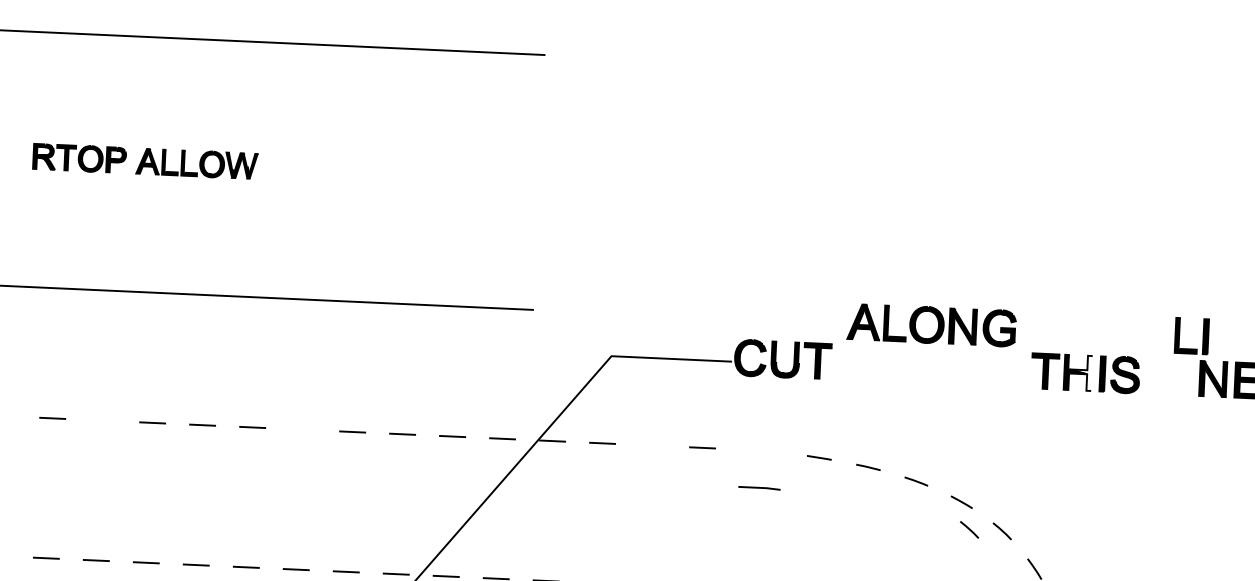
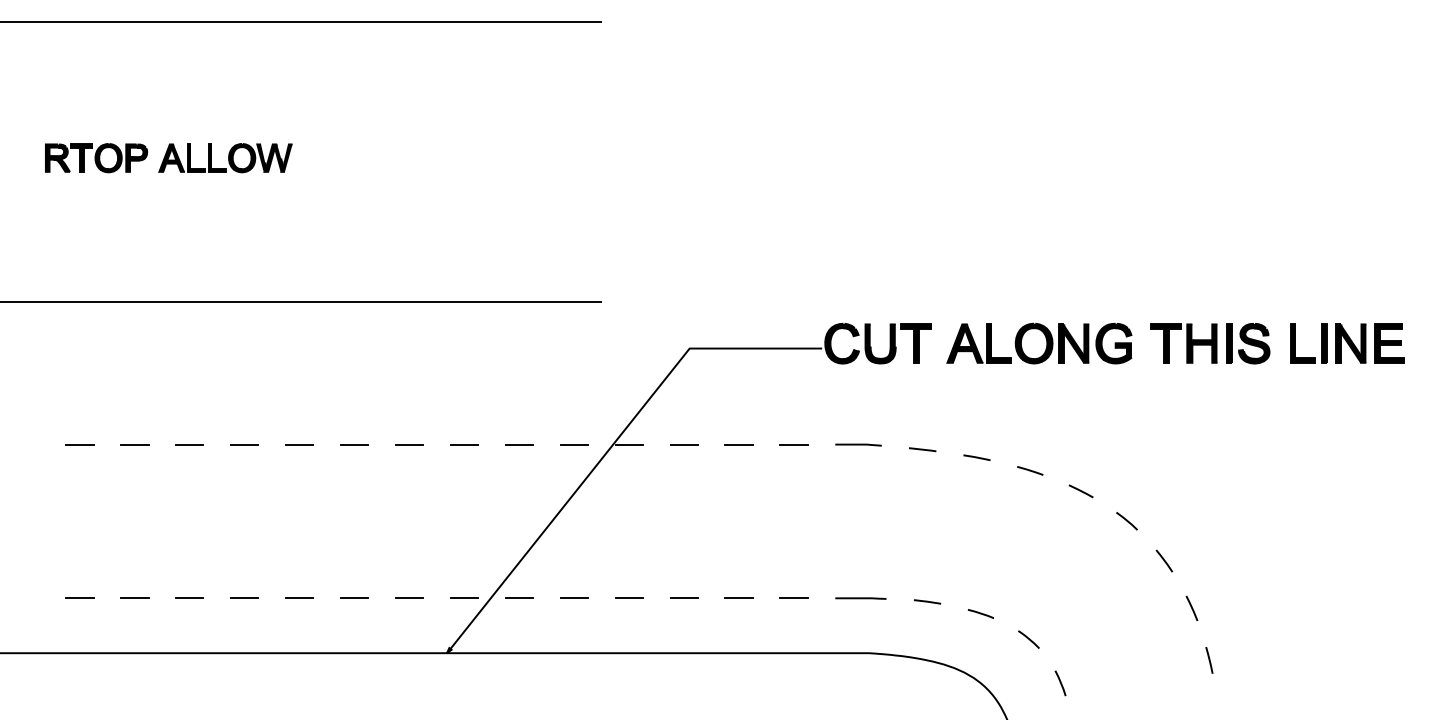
part: (931, 325) -> (1039, 343), moved
part: (1179, 335) -> (1295, 343), moved
fill: (1080, 372) -> (1204, 343), added
line: (102, 420) -> (134, 444), added
line: (302, 429) -> (354, 444), added
line: (651, 445) -> (738, 444), added
line: (759, 487) -> (858, 444), moved
line: (969, 530) -> (1090, 521), removed

